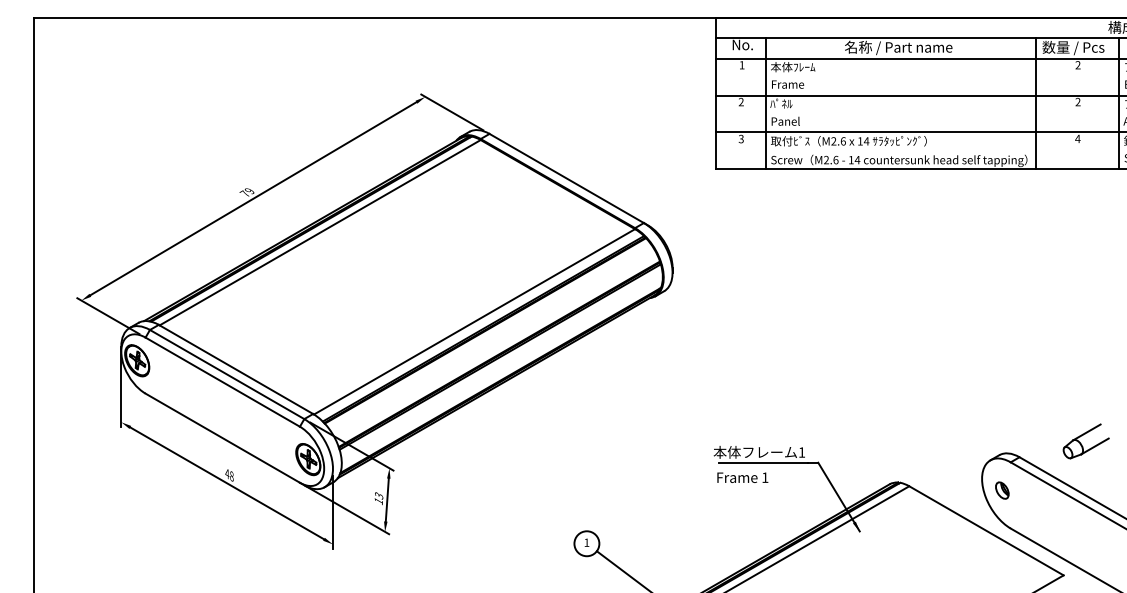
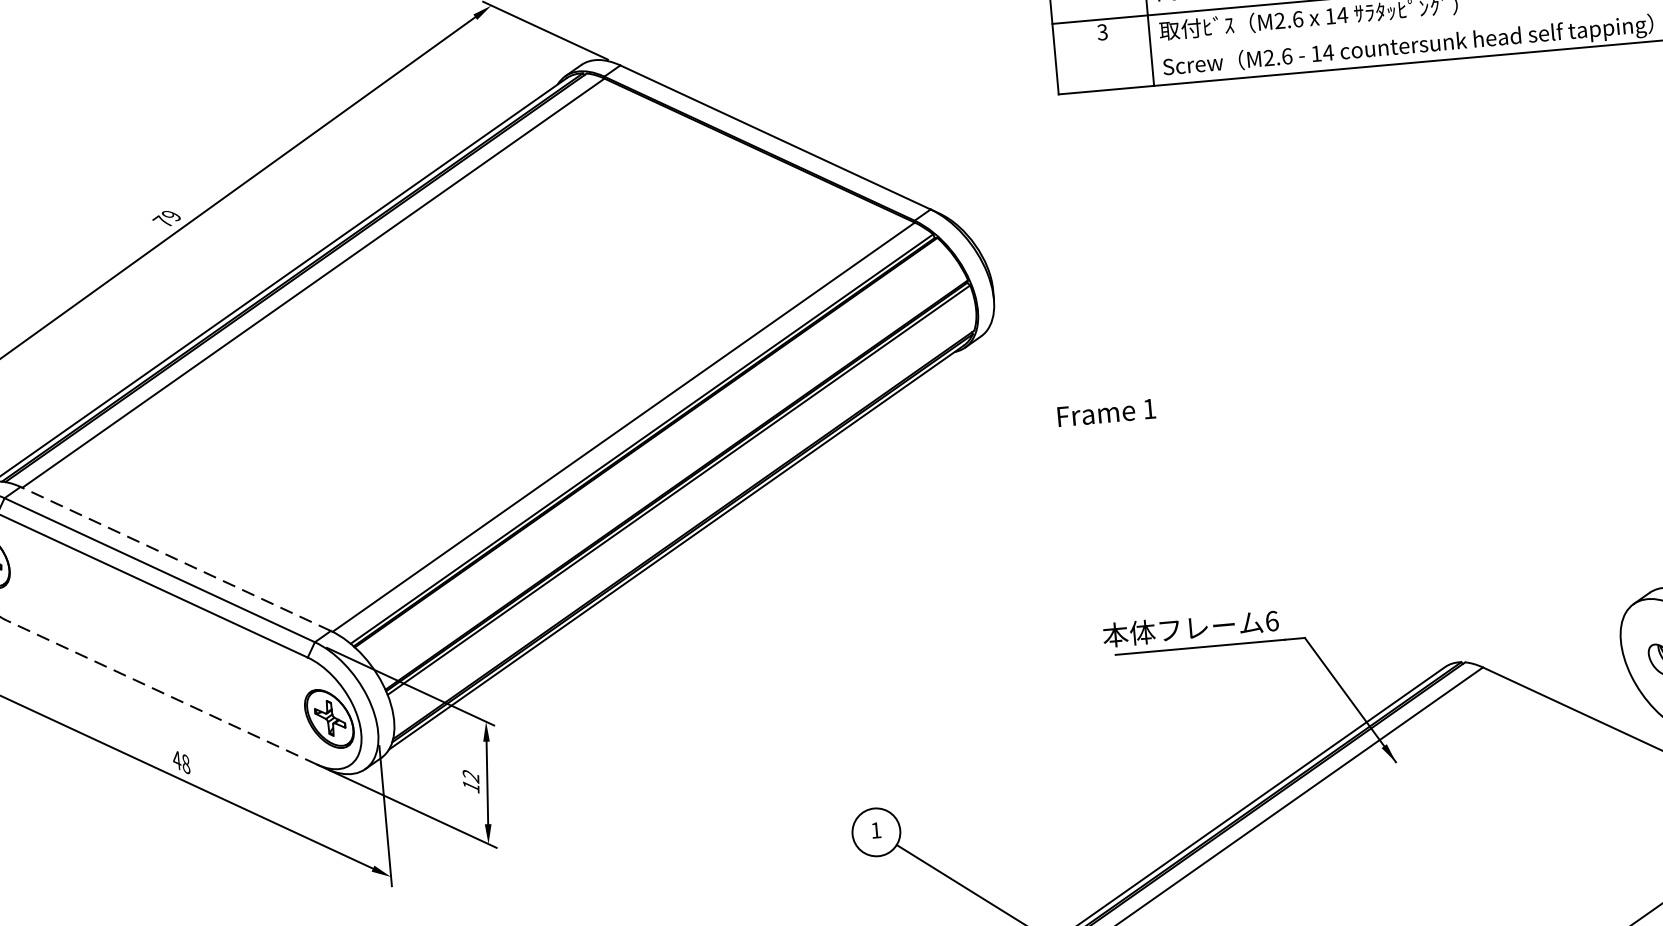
line: (235, 369) -> (174, 559), solid -> dashed
line: (222, 437) -> (161, 691), solid -> dashed
text: (802, 452) -> (1273, 621), 1 -> 6
text: (742, 477) -> (1106, 412), moved
text: (379, 495) -> (471, 775), 13 -> 12

